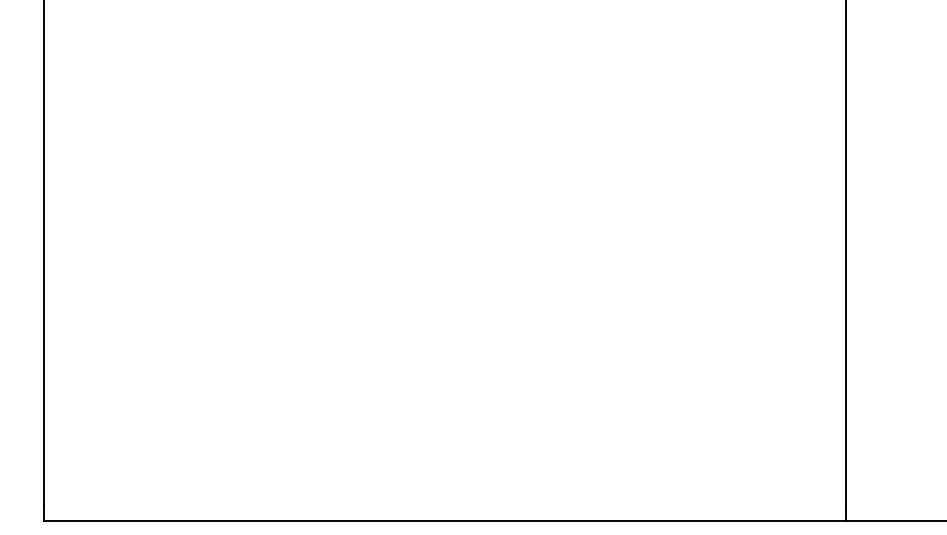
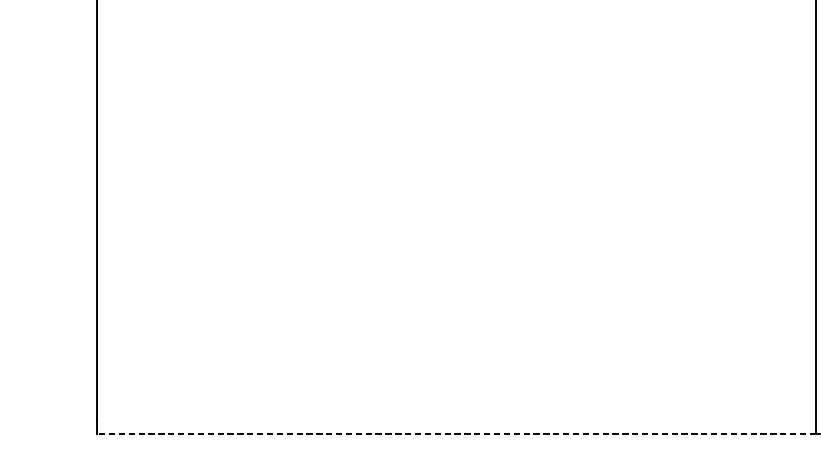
line: (444, 520) -> (456, 433), solid -> dashed

